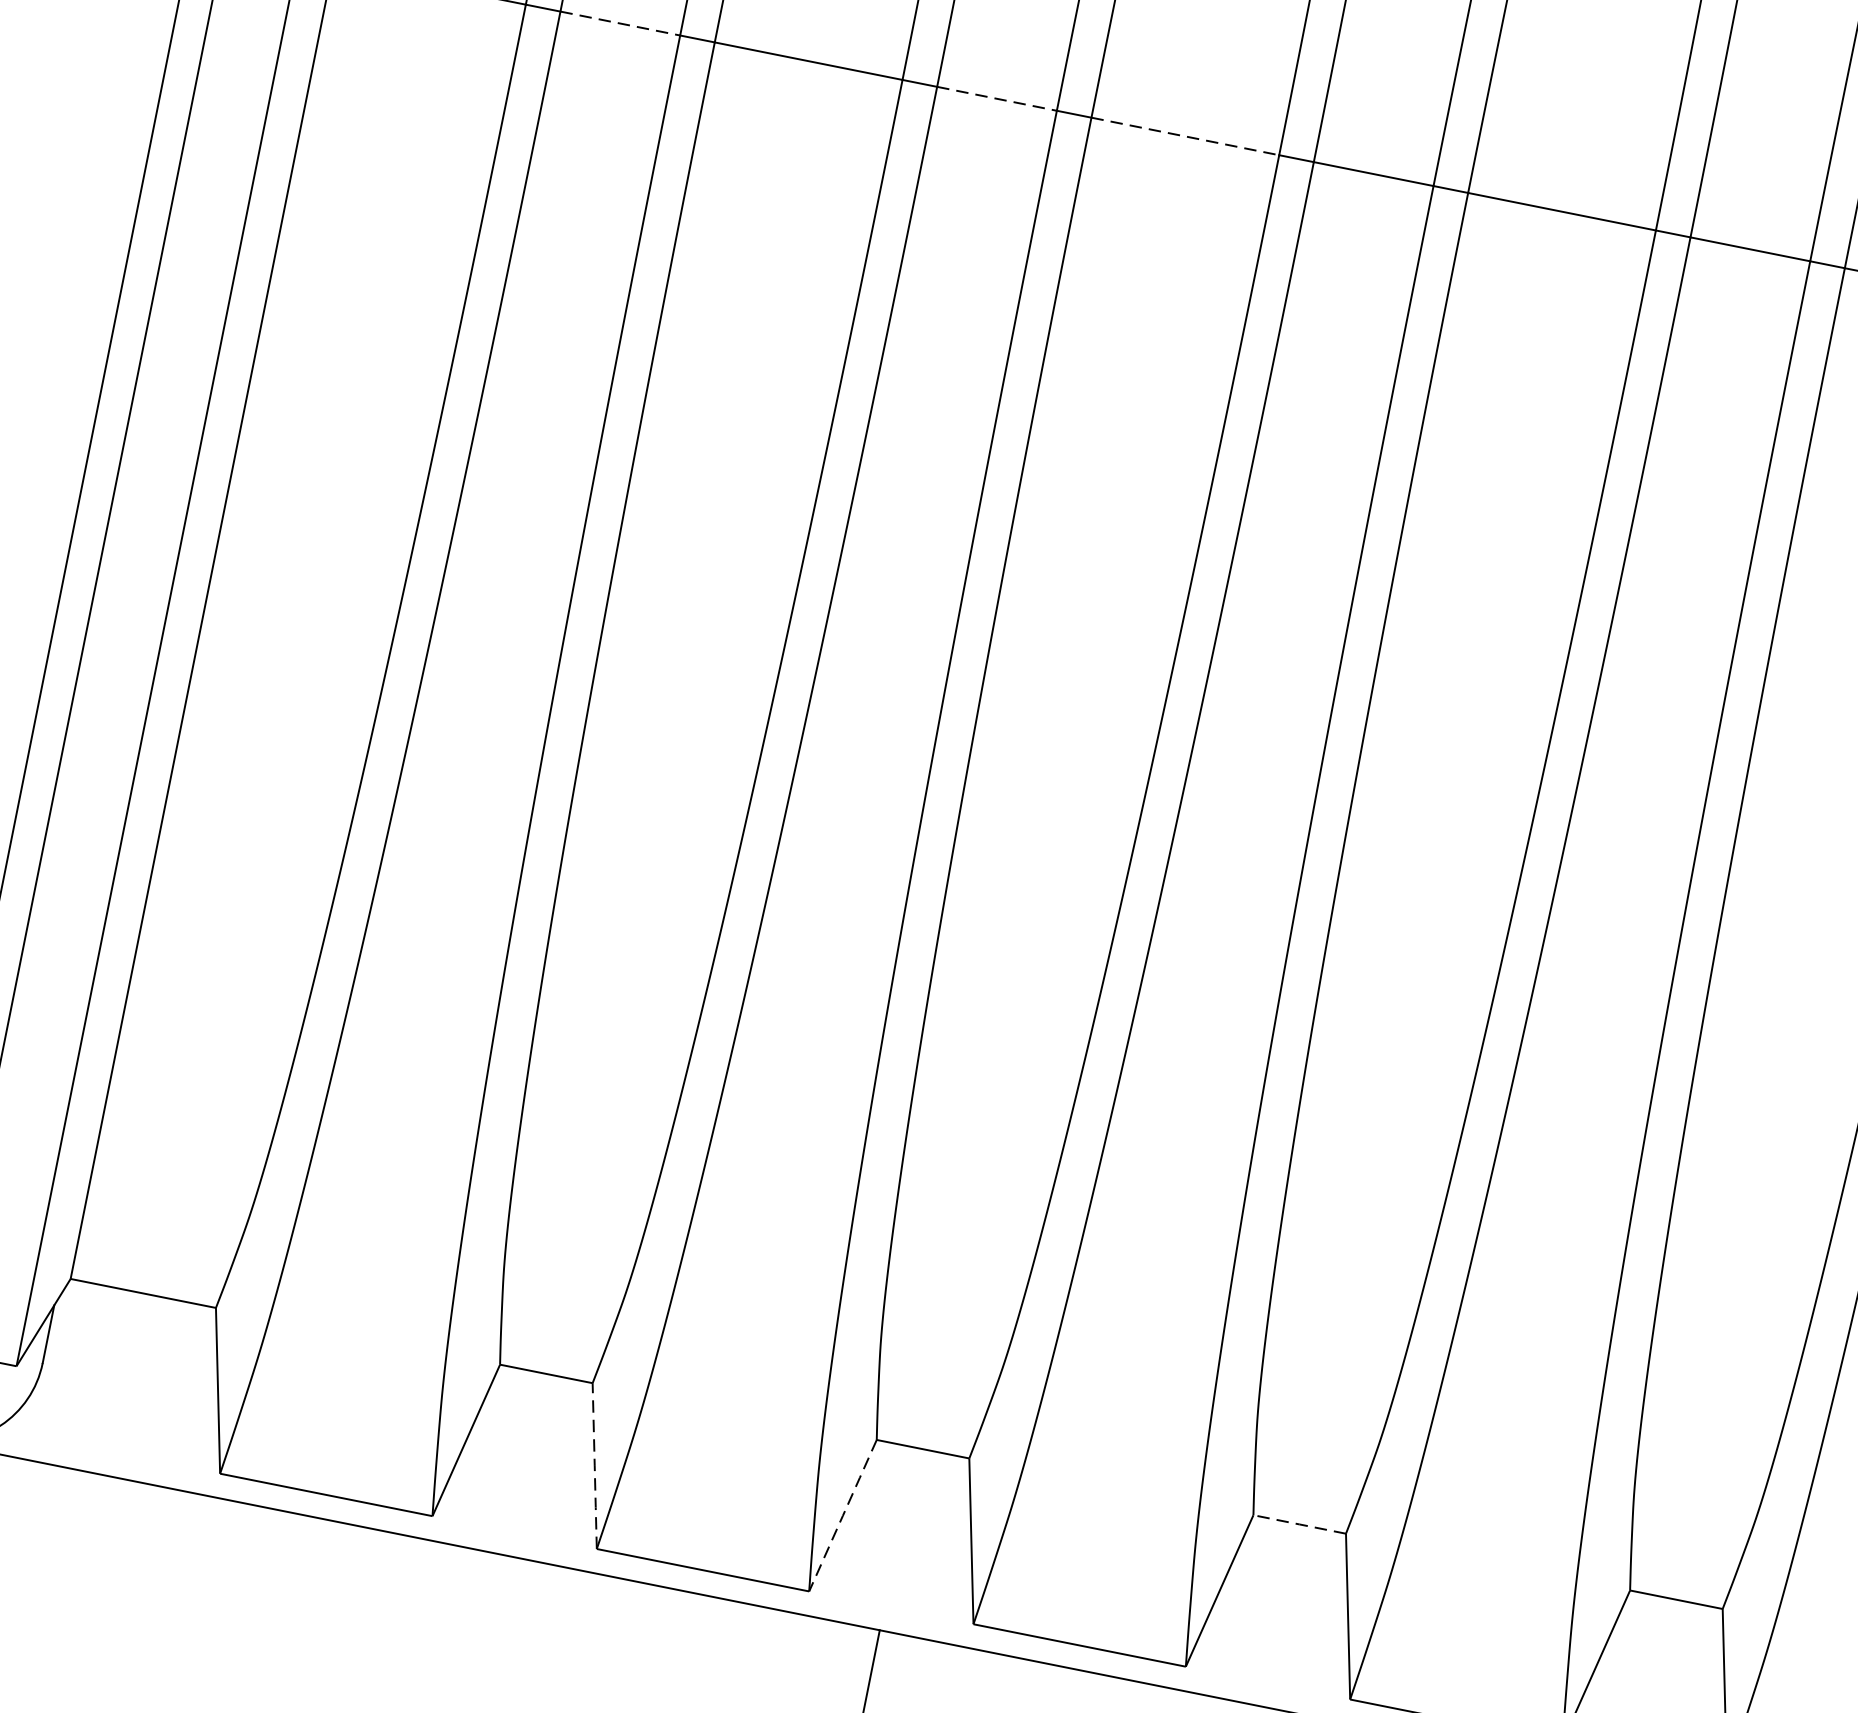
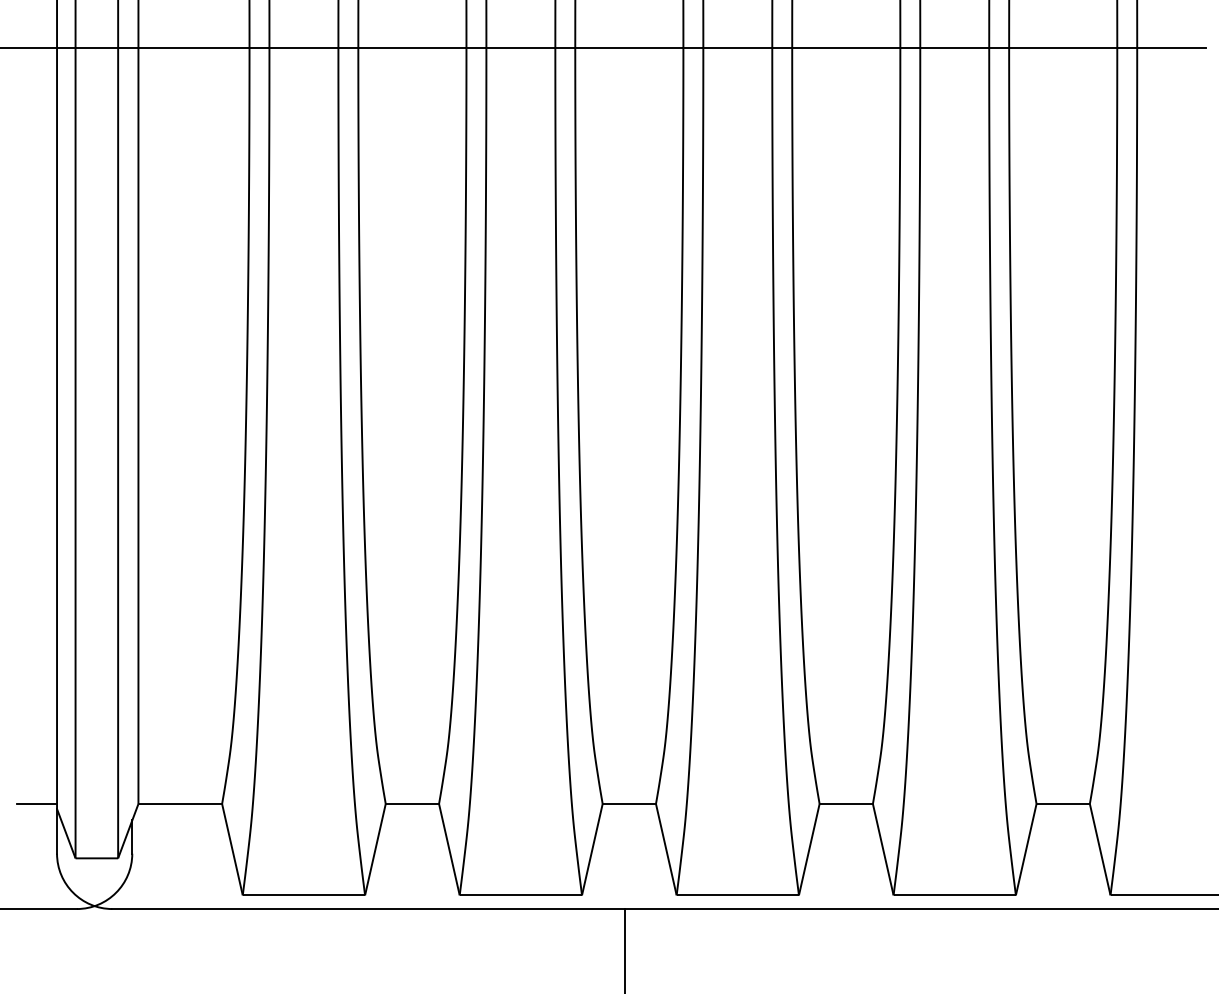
line: (621, 22) -> (304, 47), dashed -> solid
line: (998, 98) -> (521, 47), dashed -> solid
line: (1185, 135) -> (629, 47), dashed -> solid
line: (594, 1465) -> (449, 849), dashed -> solid
line: (843, 1515) -> (592, 849), dashed -> solid
line: (1298, 1523) -> (845, 803), dashed -> solid

